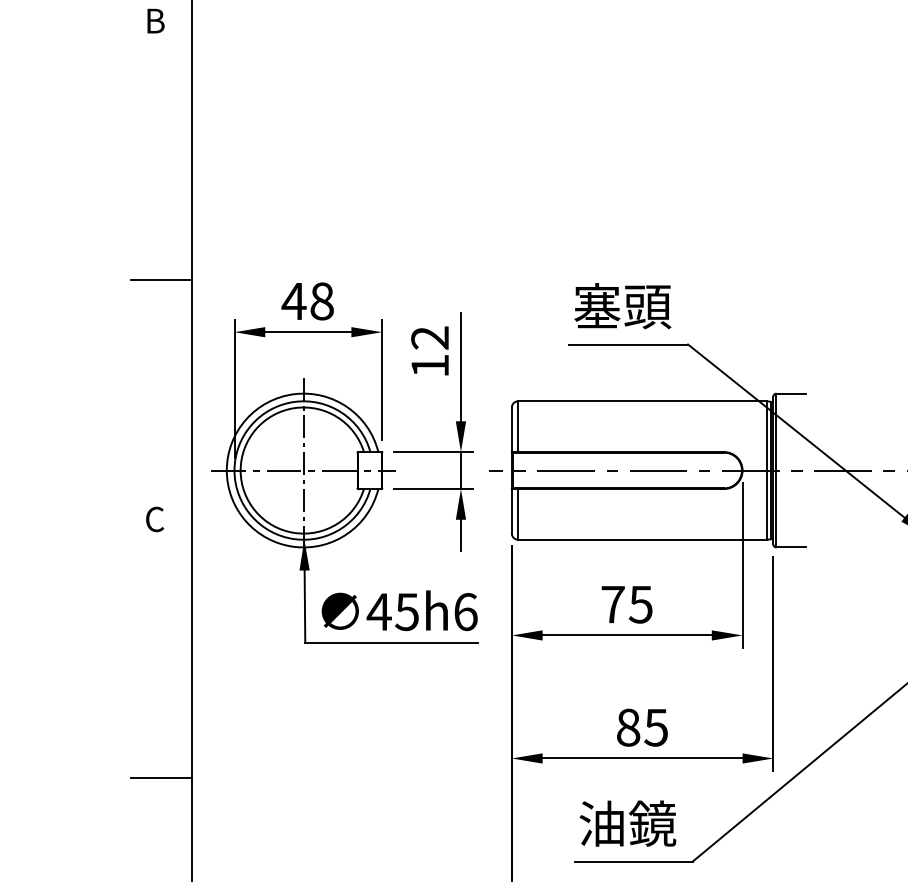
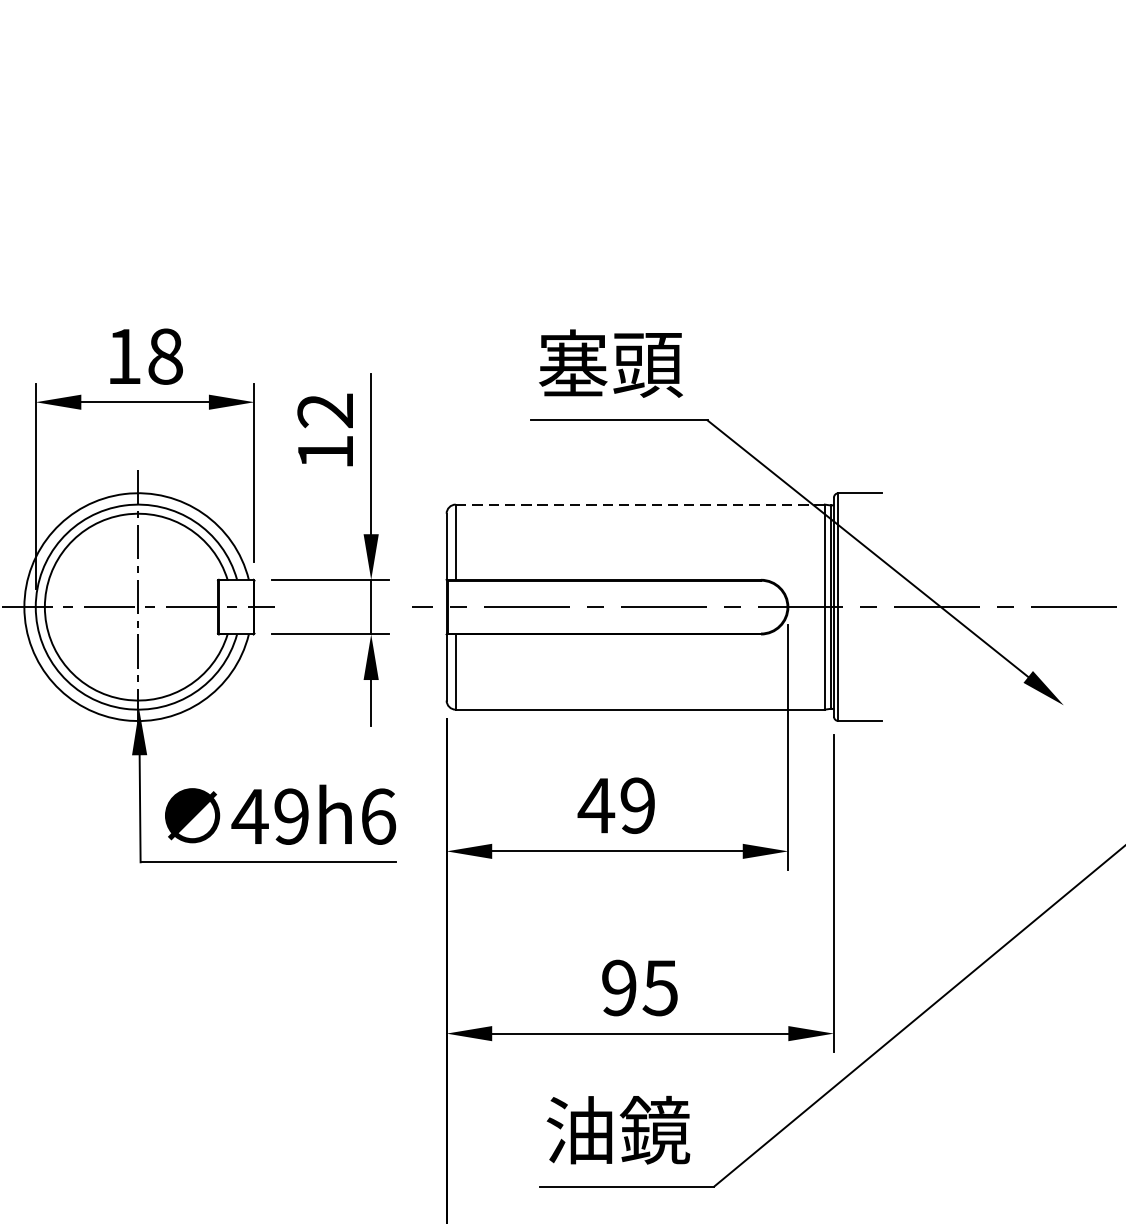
text: (293, 301) -> (123, 356), 48 -> 18
line: (642, 401) -> (640, 504), solid -> dashed
text: (626, 604) -> (616, 805), 75 -> 49
text: (406, 612) -> (290, 817), 45h6 -> 49h6
text: (628, 727) -> (619, 987), 85 -> 95

